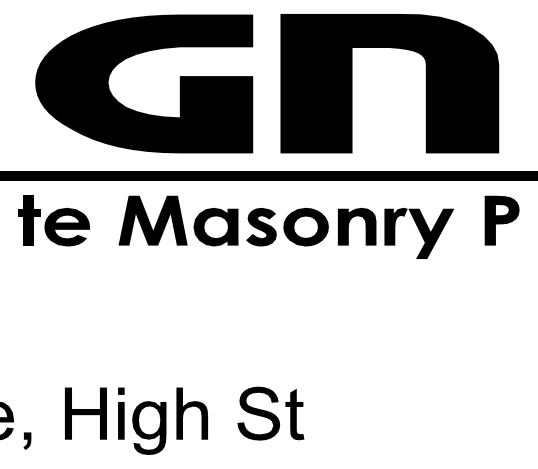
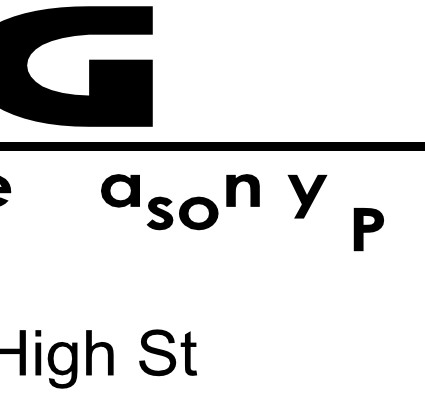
fill: (389, 83) -> (271, 66), removed
fill: (152, 220) -> (65, 185), removed
part: (501, 220) -> (368, 229), moved
part: (287, 226) -> (182, 212), moved
fill: (395, 226) -> (276, 190), removed

